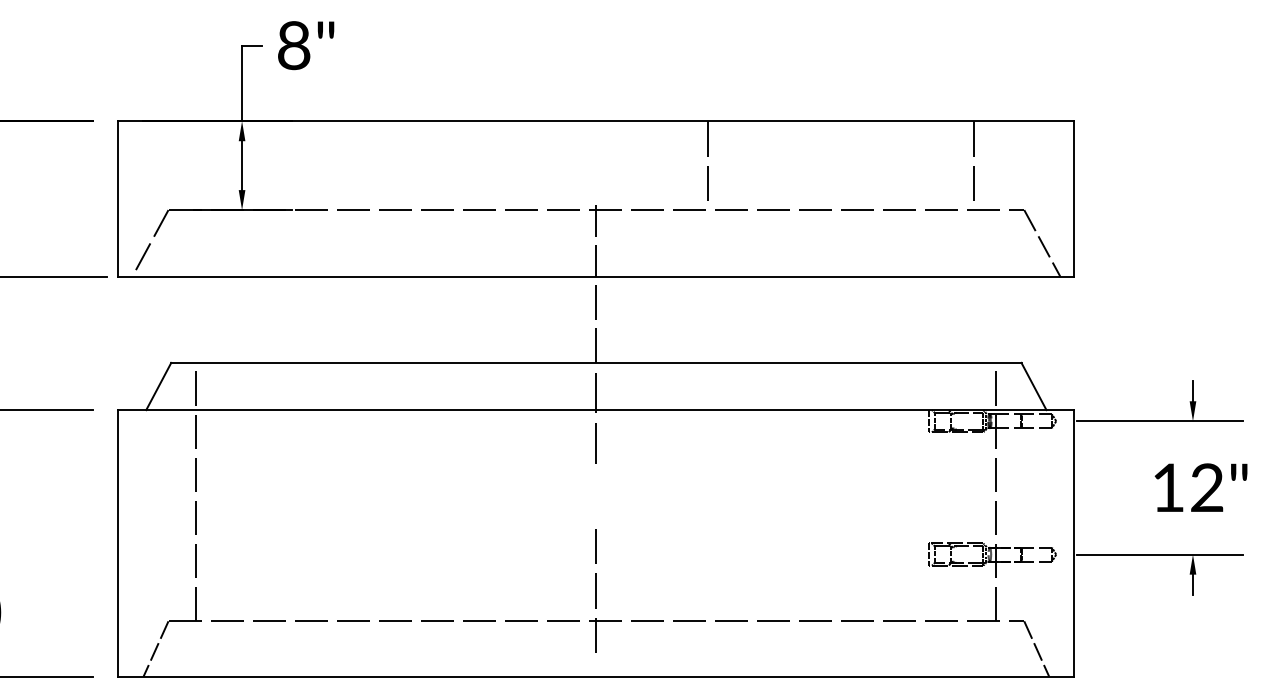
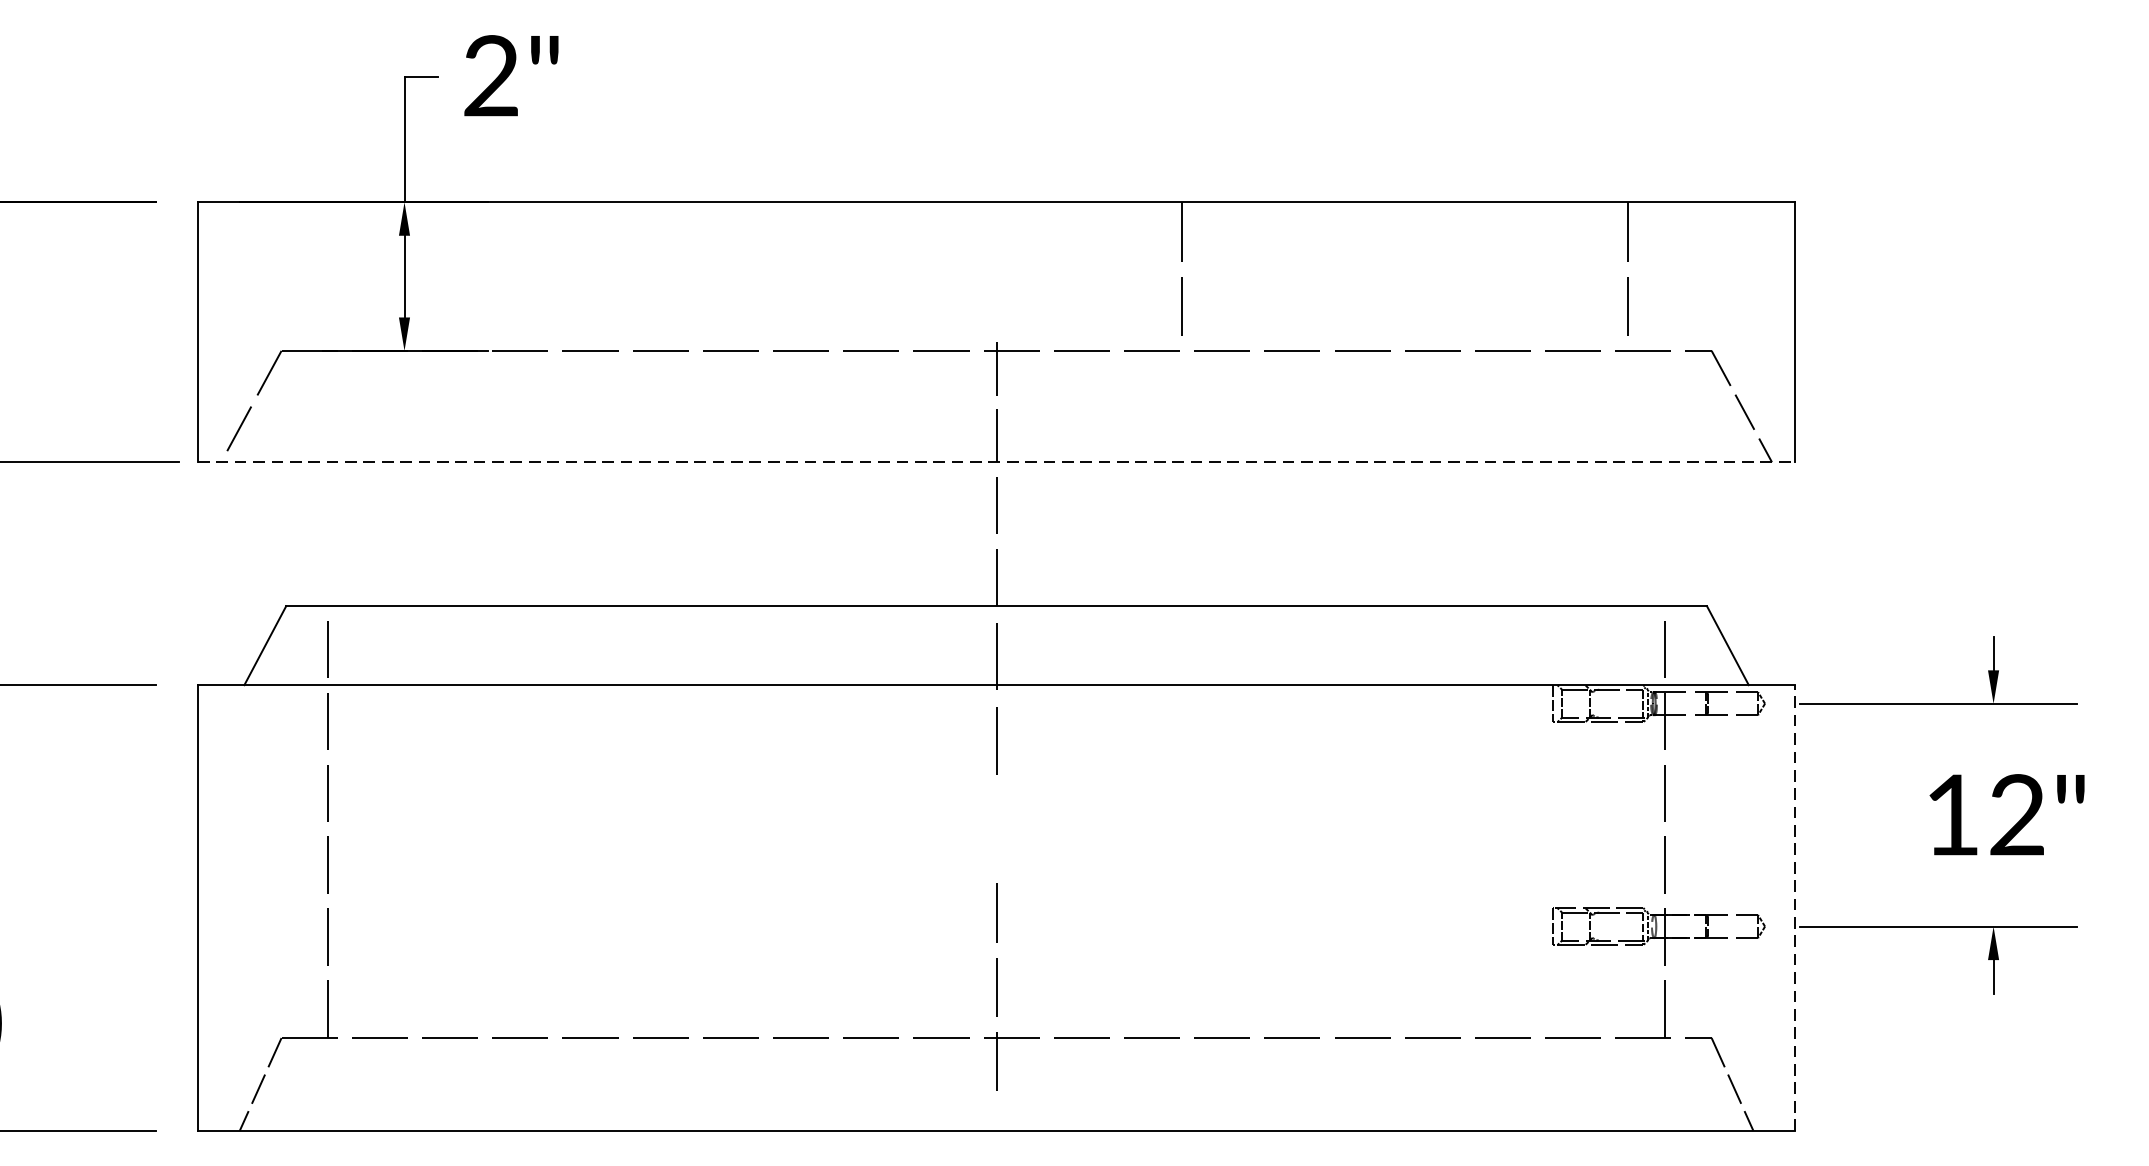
text: (293, 45) -> (490, 75), 8" -> 2"
line: (596, 276) -> (996, 461), solid -> dashed
line: (1074, 542) -> (1795, 906), solid -> dashed

